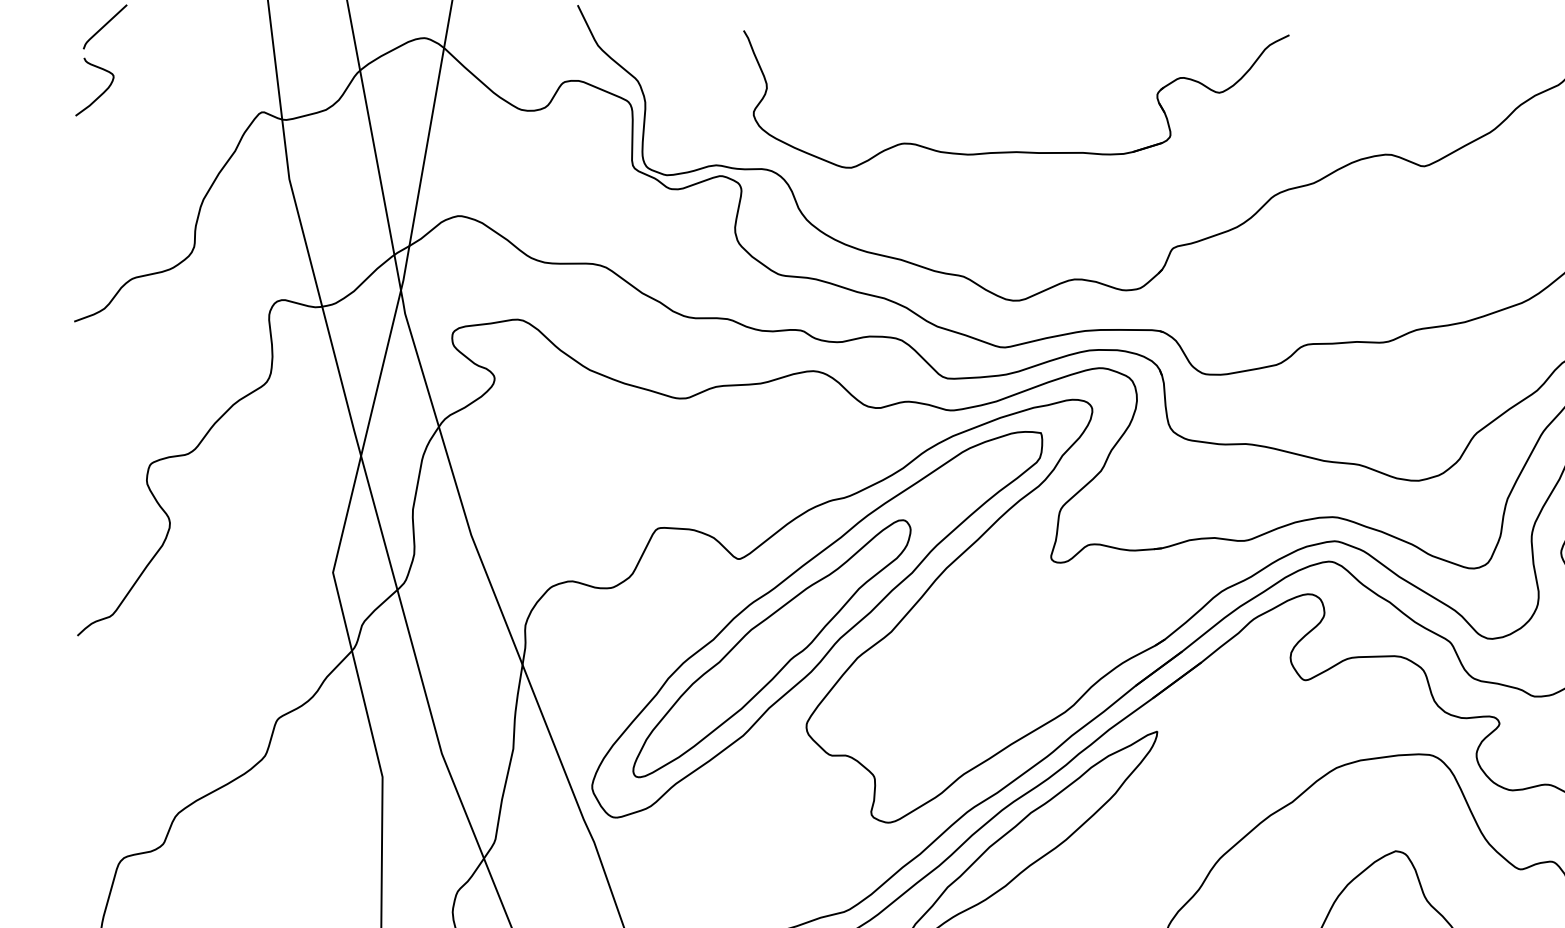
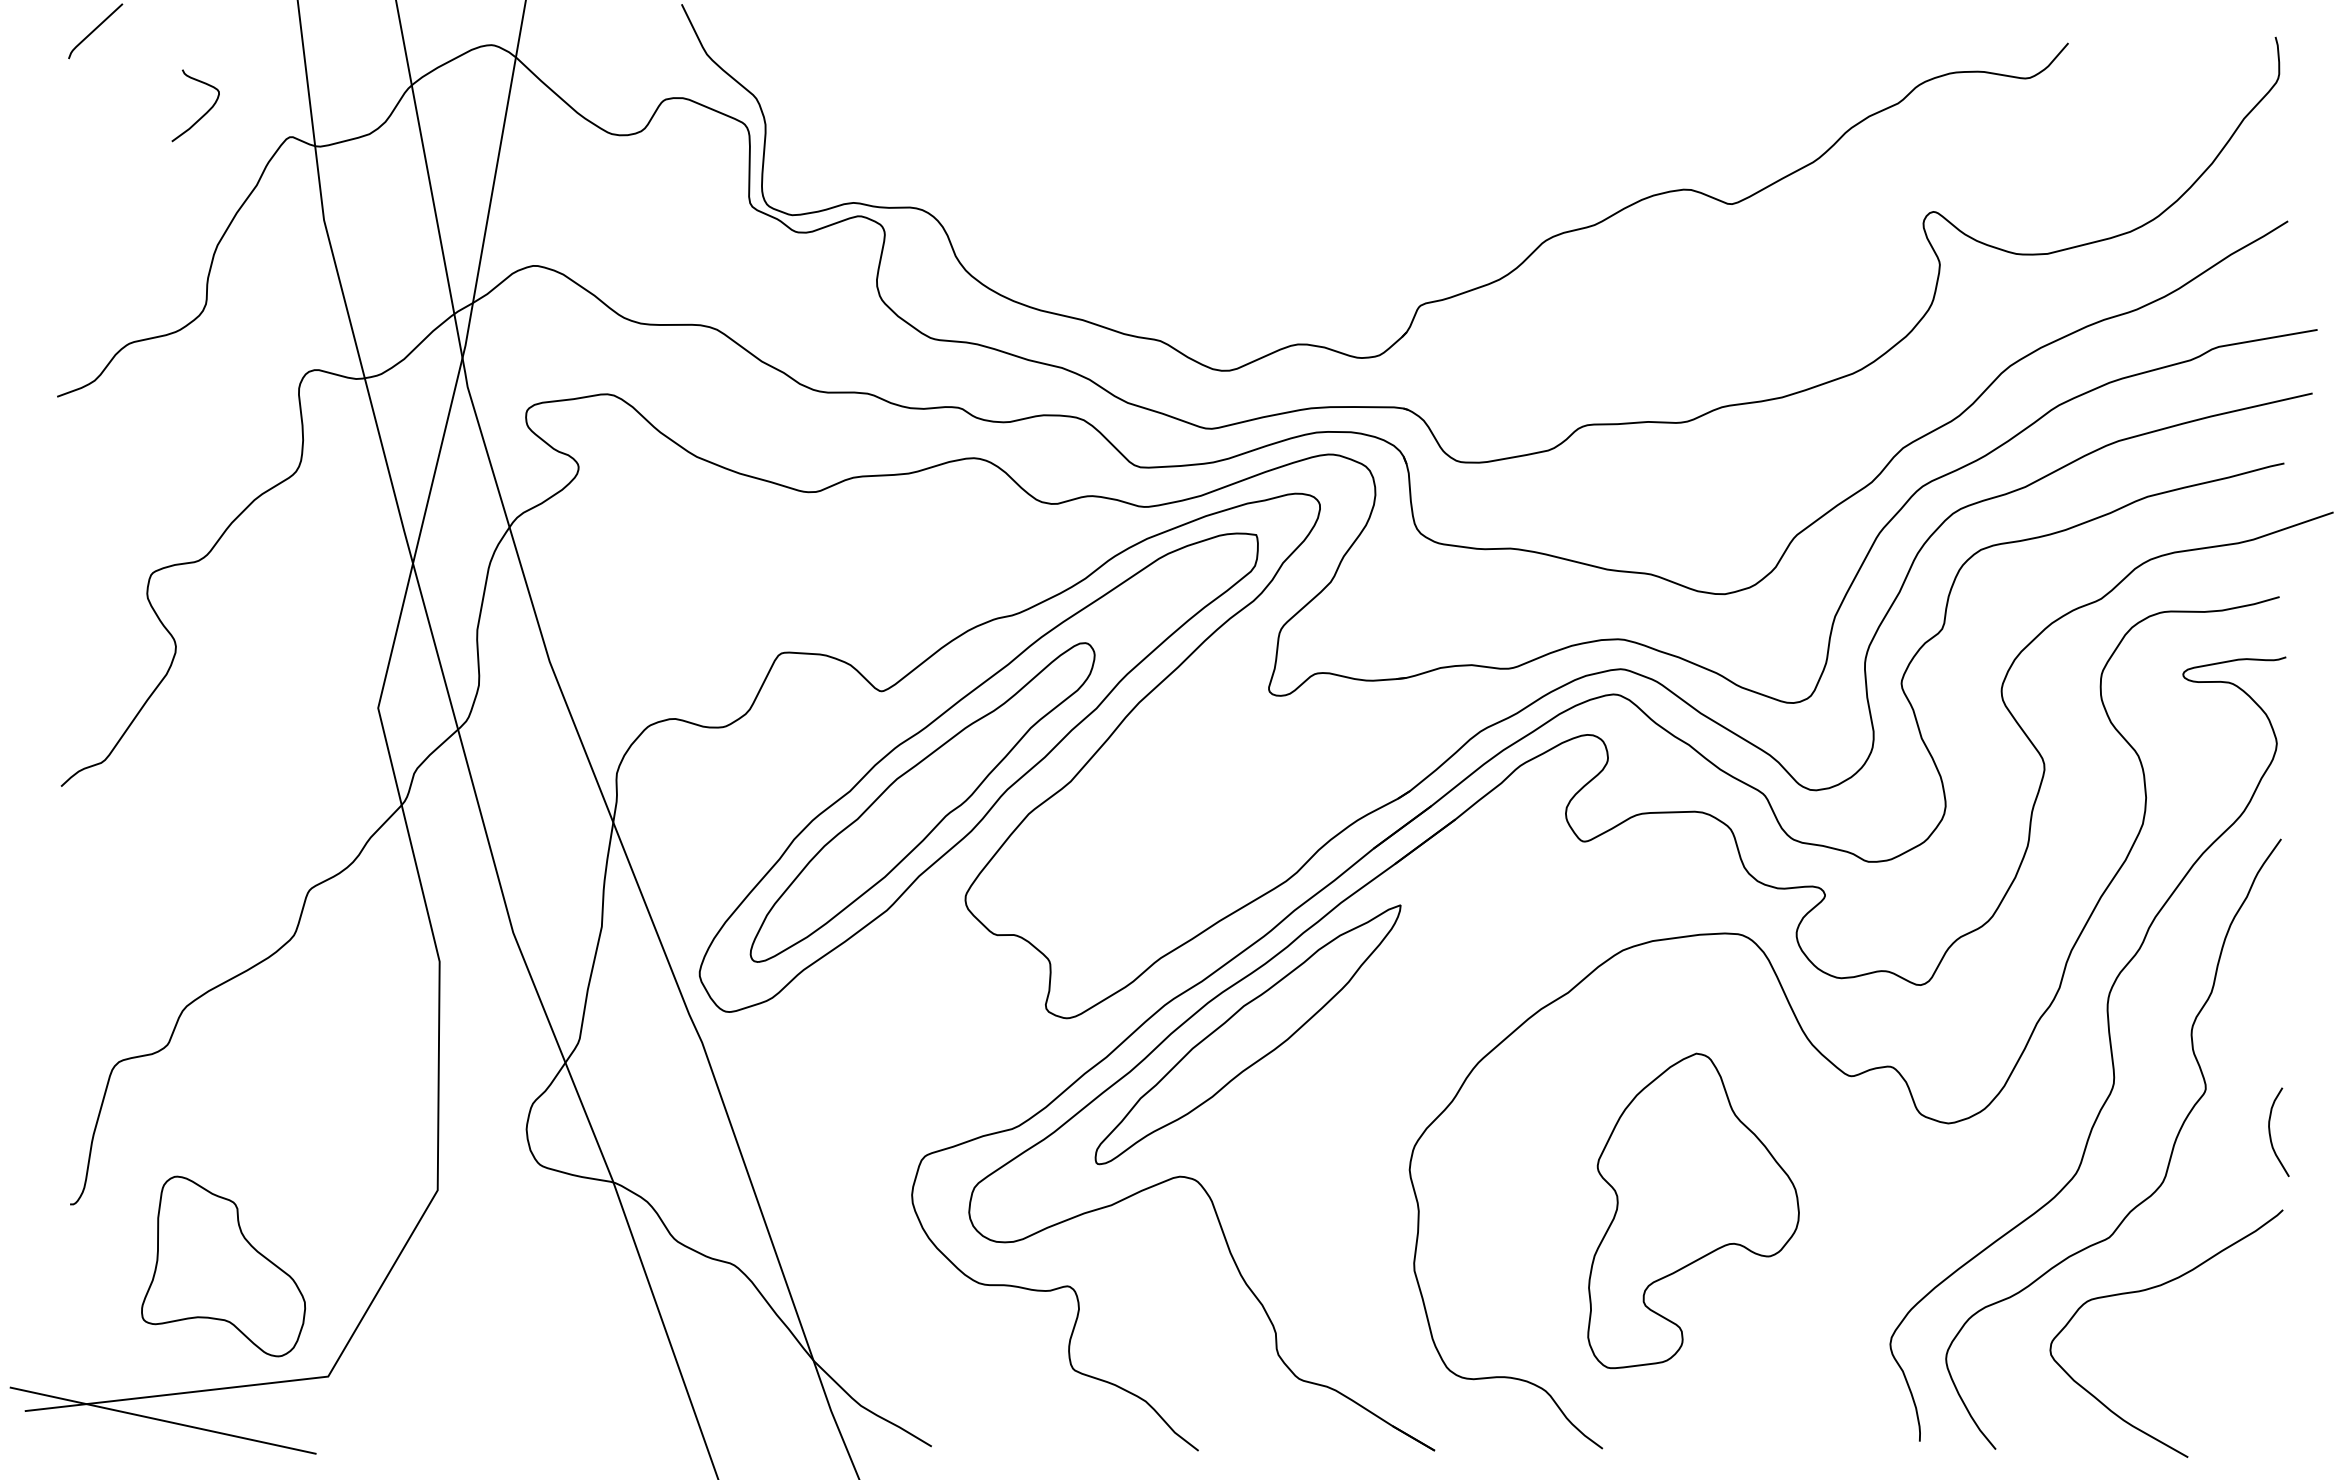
curve: (101, 93) -> (204, 113), moved
part: (1016, 151) -> (1225, 185), removed

